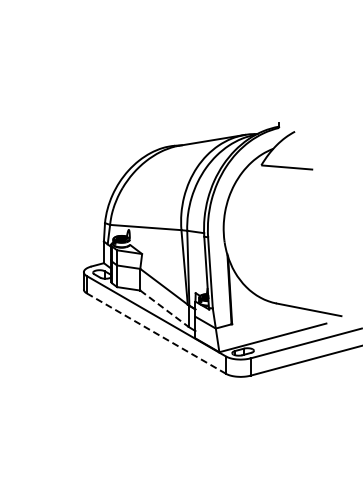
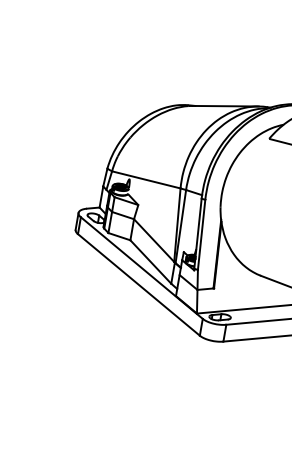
line: (164, 309) -> (150, 262), dashed -> solid
line: (156, 333) -> (138, 284), dashed -> solid

